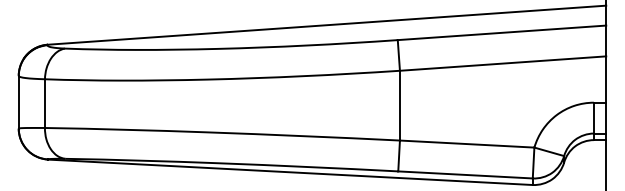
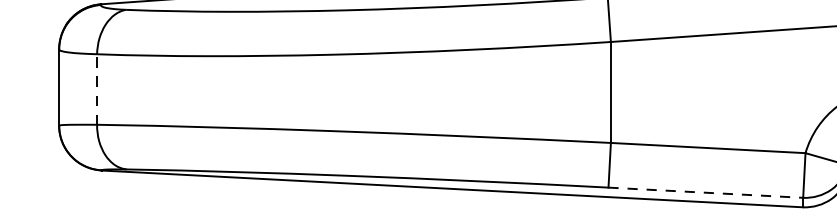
line: (44, 103) -> (96, 89), solid -> dashed
line: (466, 174) -> (707, 192), solid -> dashed

